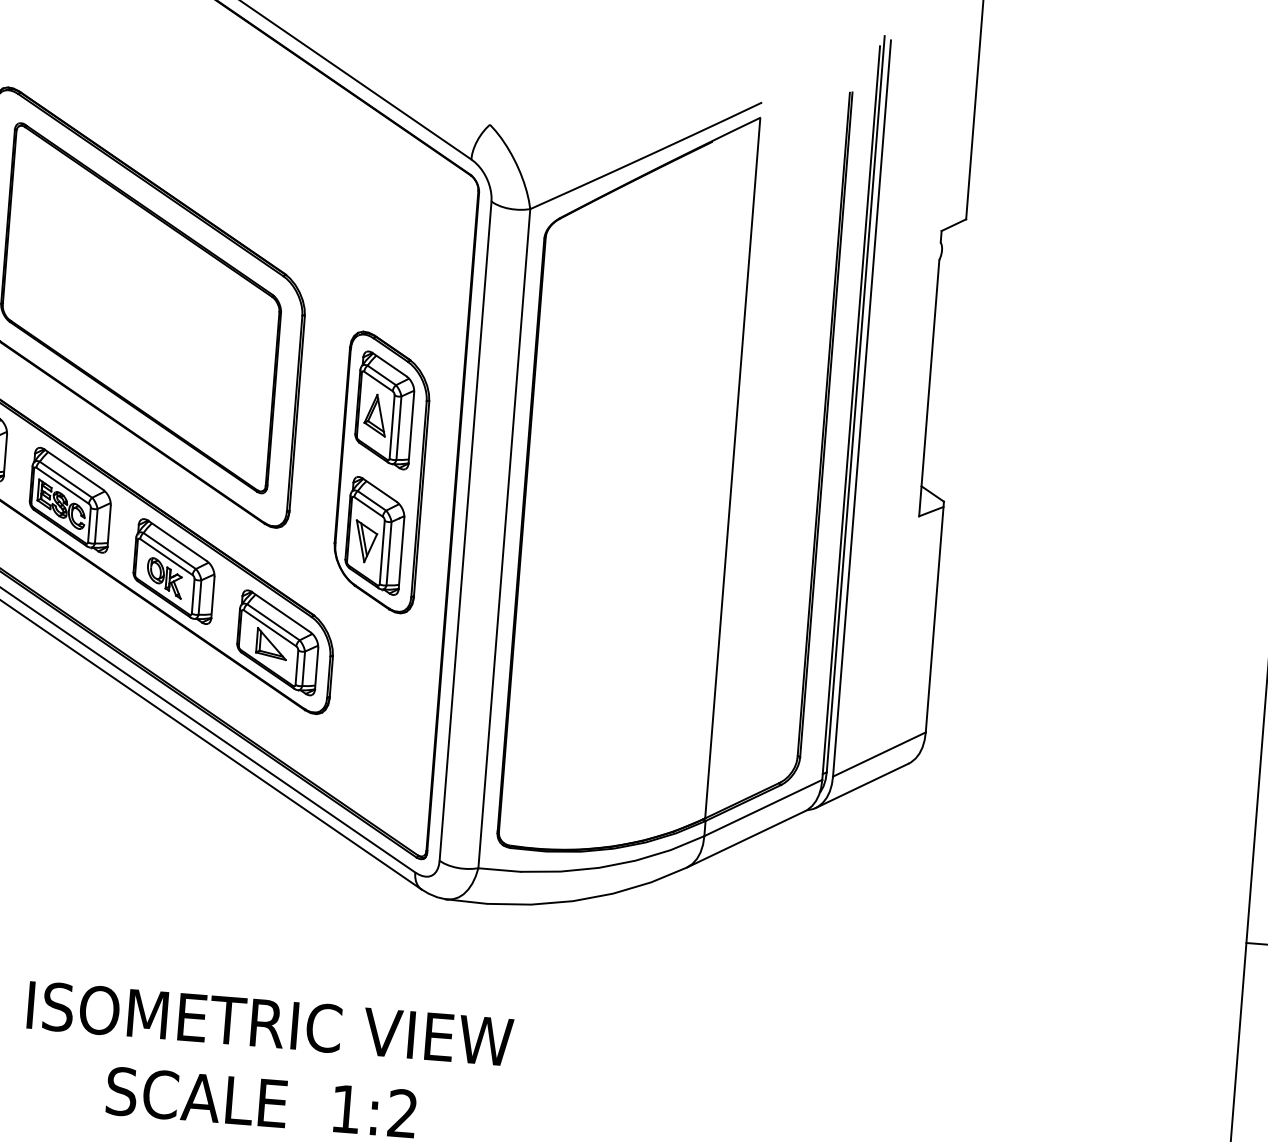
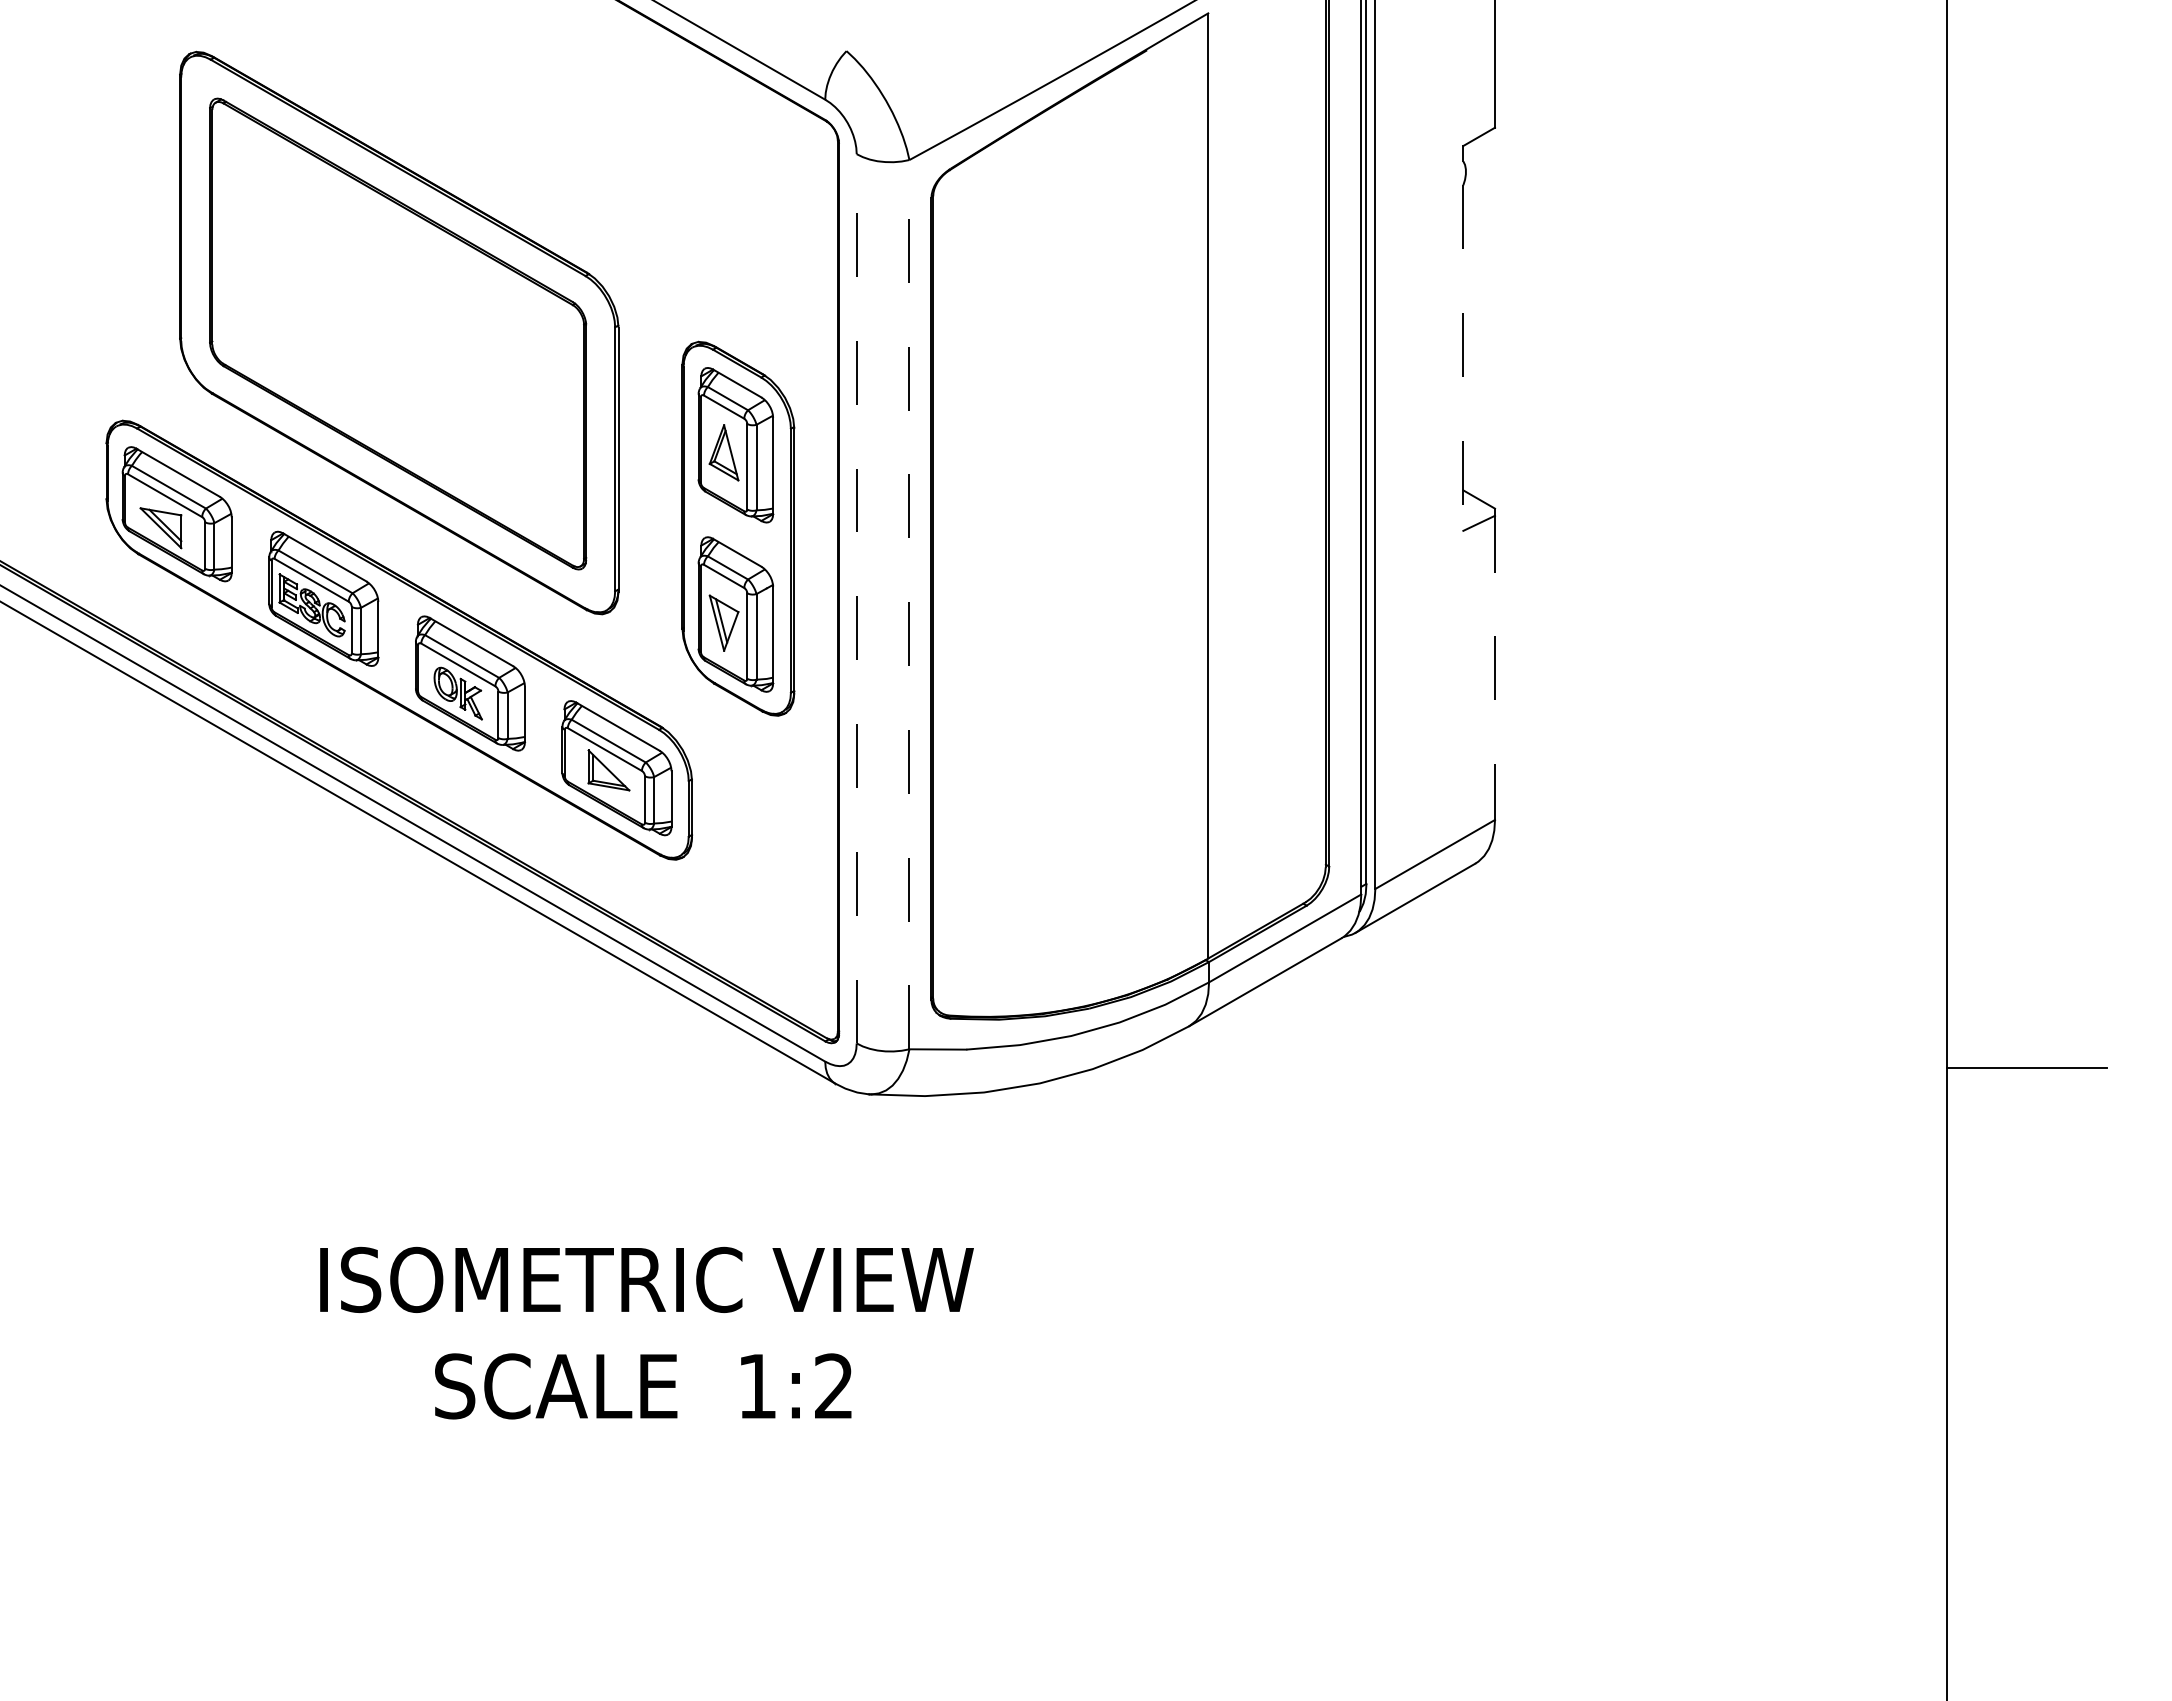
line: (929, 388) -> (1463, 358), solid -> dashed
line: (465, 531) -> (856, 598), solid -> dashed
line: (504, 538) -> (909, 604), solid -> dashed
line: (935, 617) -> (1495, 664), solid -> dashed

